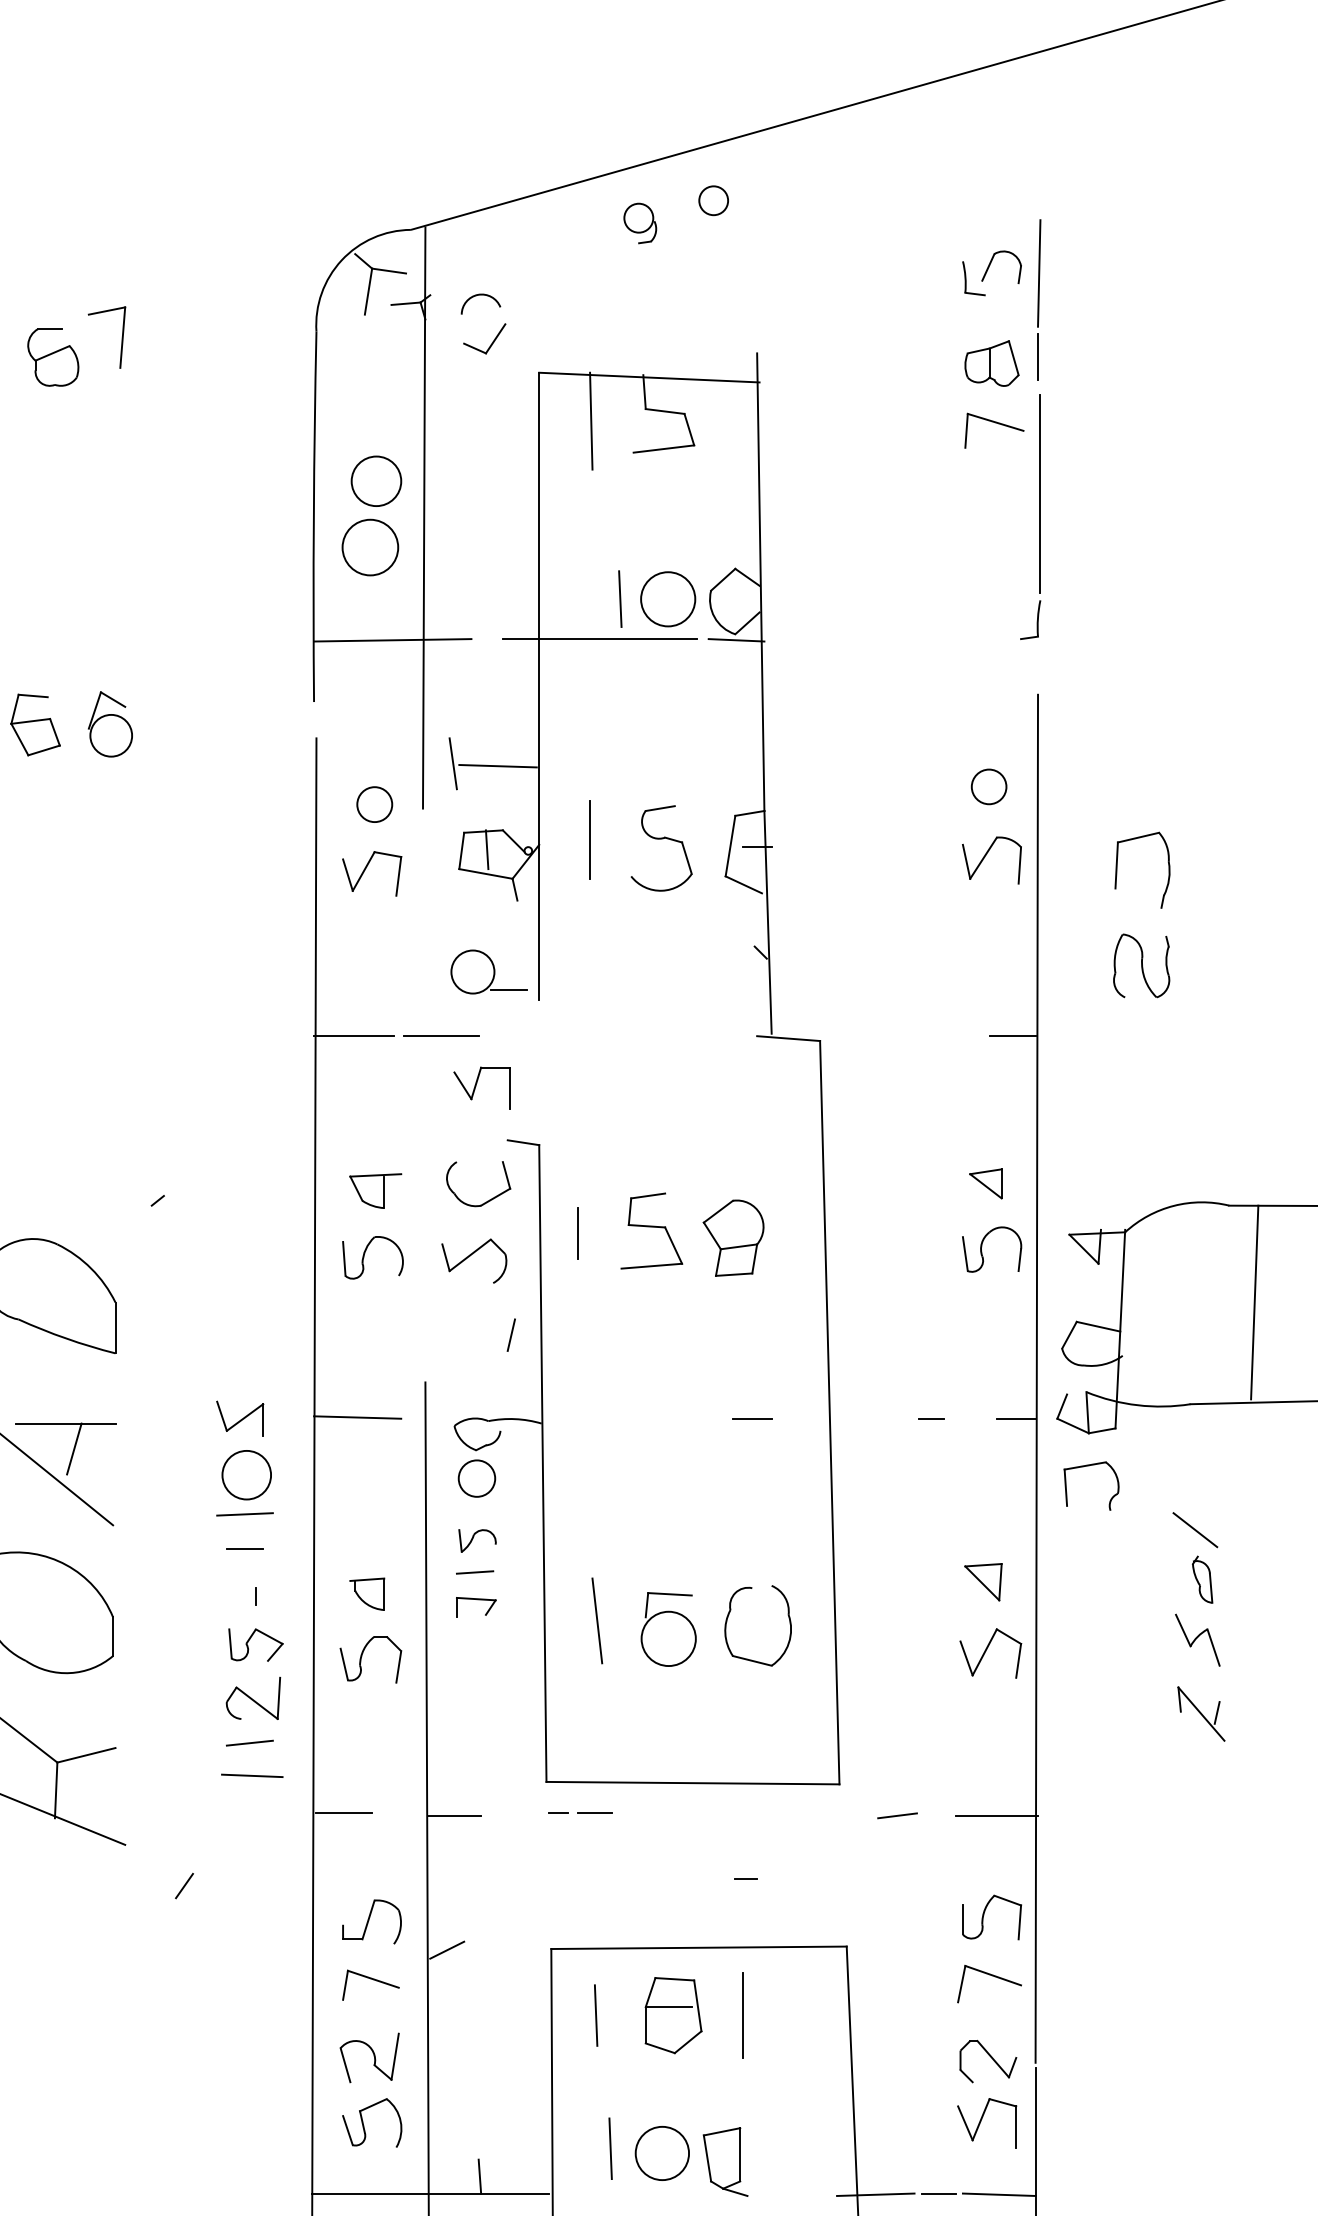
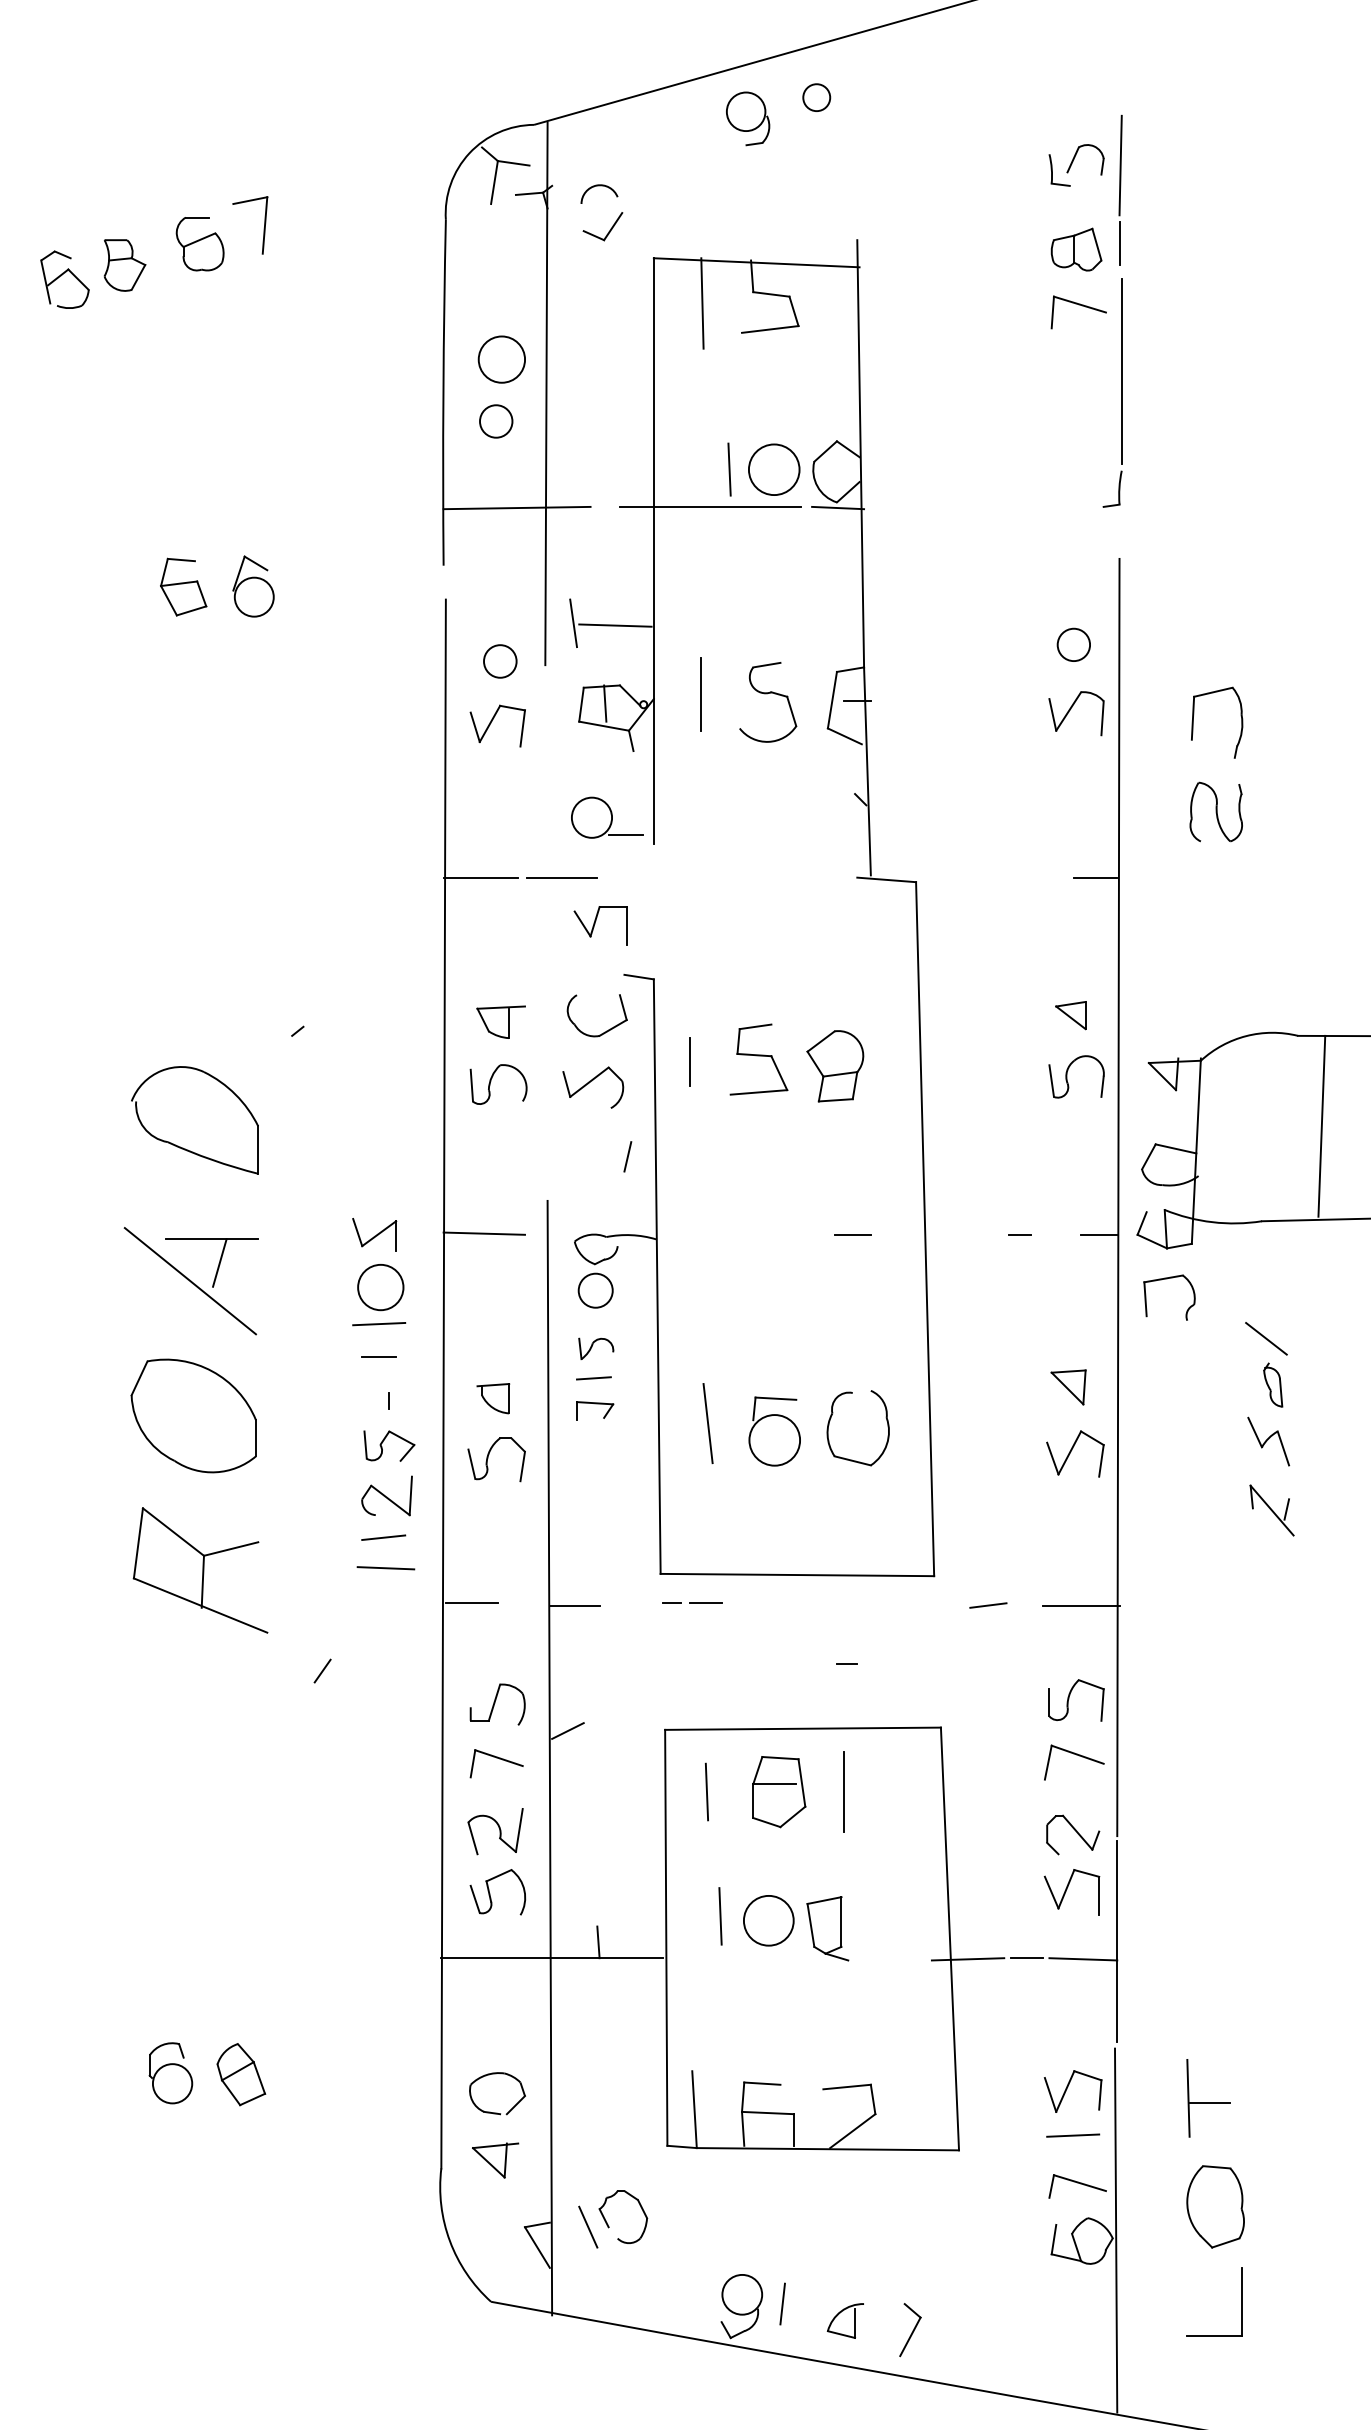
part: (640, 223) -> (748, 118), size x1.43
circle: (370, 547) -> (496, 421), size x0.62

